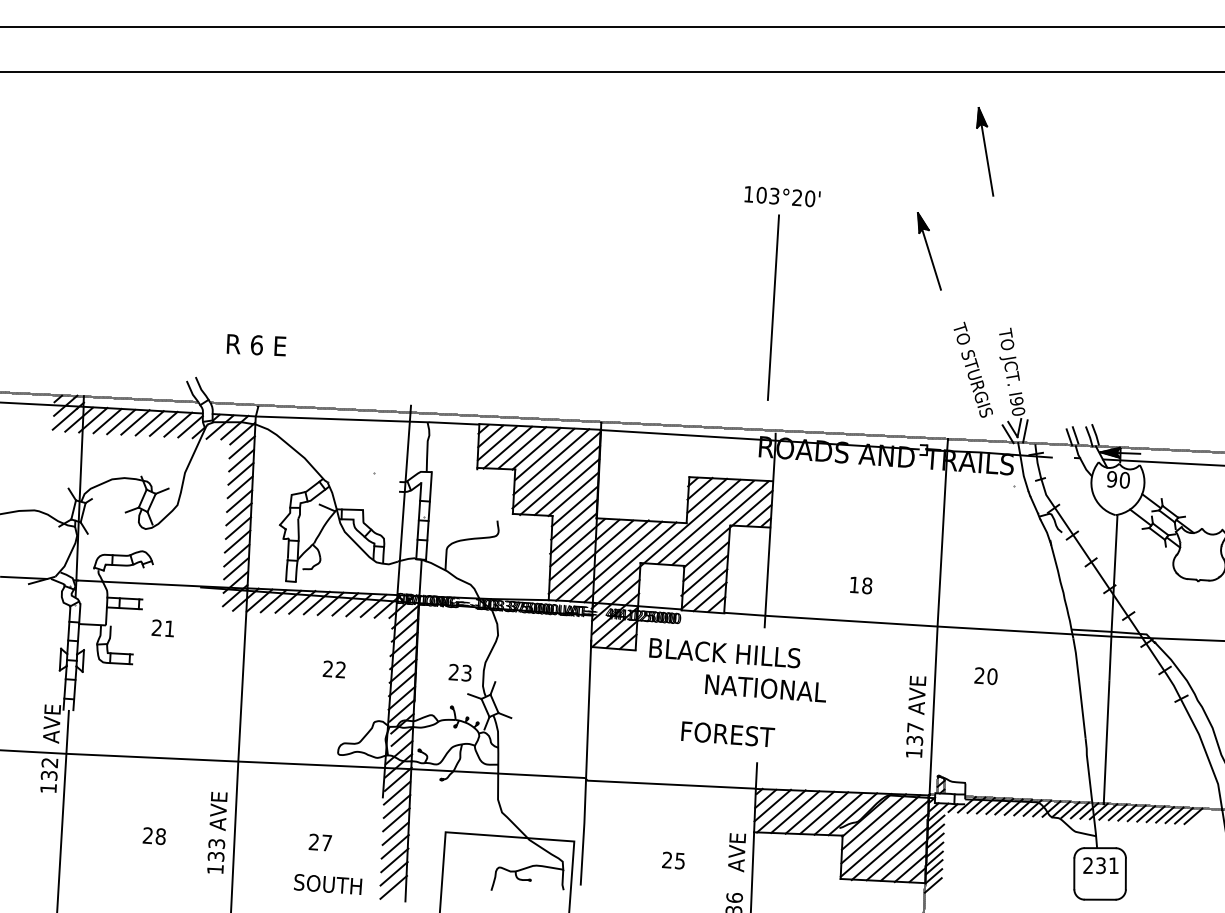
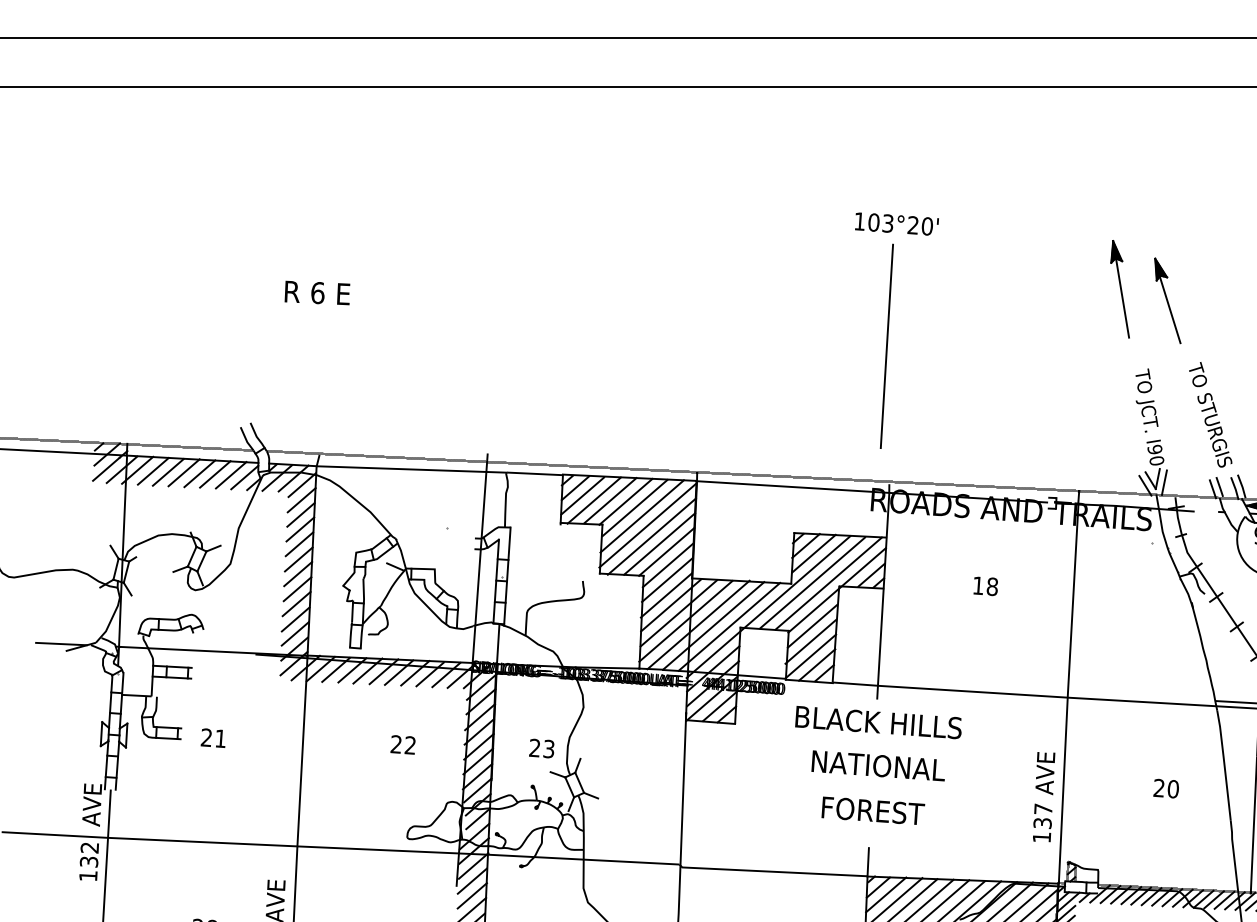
part: (985, 151) -> (1120, 288), moved
part: (929, 251) -> (1167, 301), moved
text: (256, 345) -> (317, 293), moved
text: (972, 369) -> (1209, 414), moved
text: (861, 585) -> (986, 586), moved
text: (162, 628) -> (212, 738), moved
text: (724, 653) -> (878, 722), moved
text: (985, 676) -> (1165, 789), moved
text: (728, 733) -> (873, 809), moved

